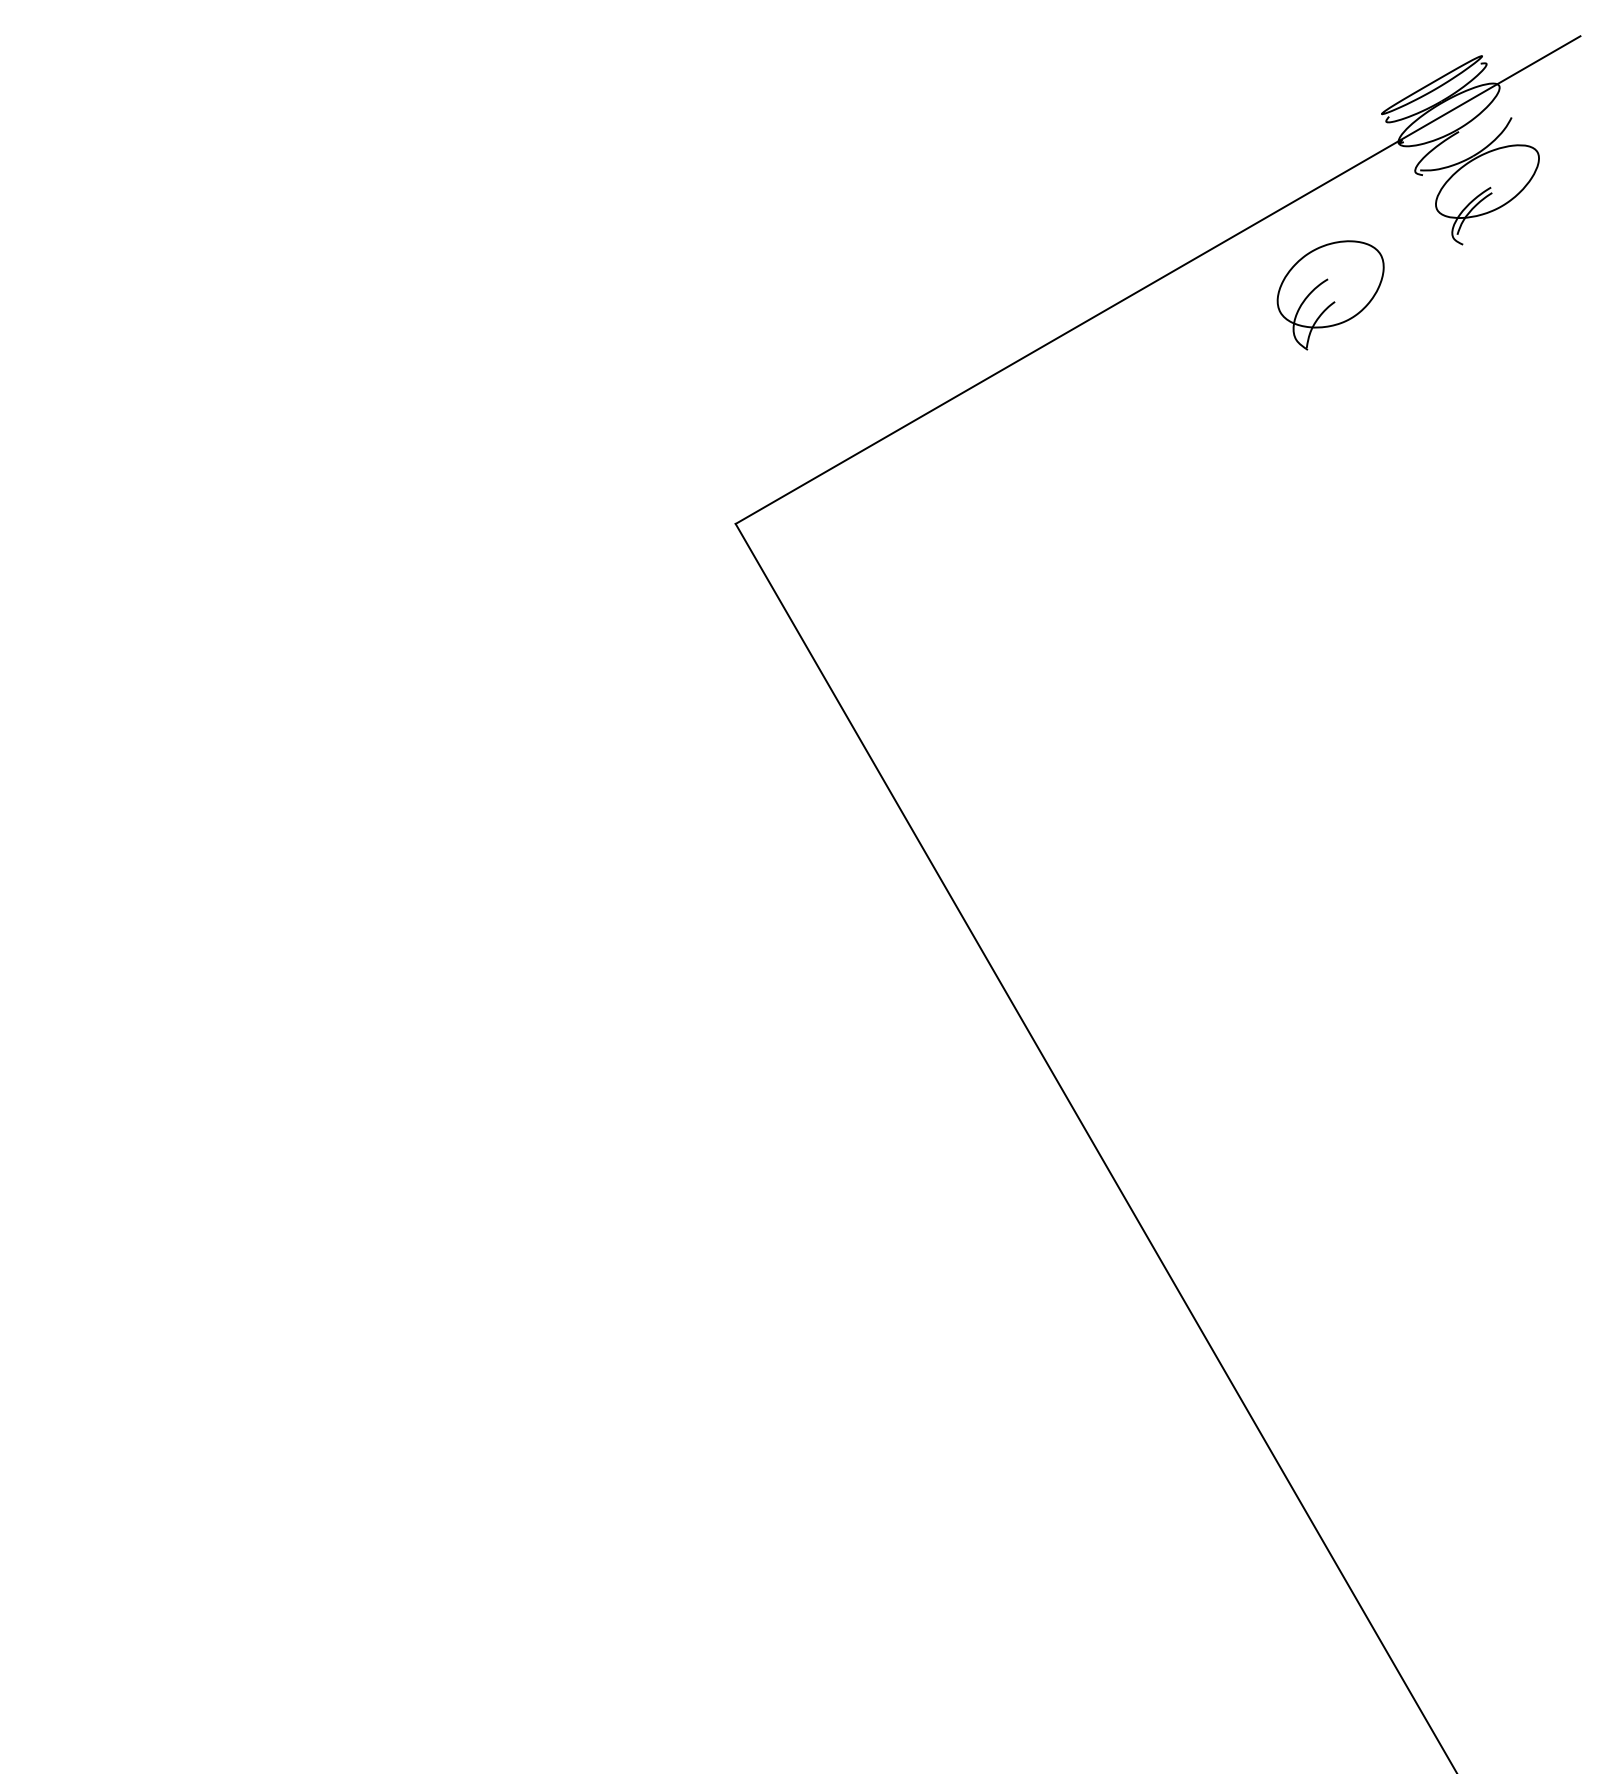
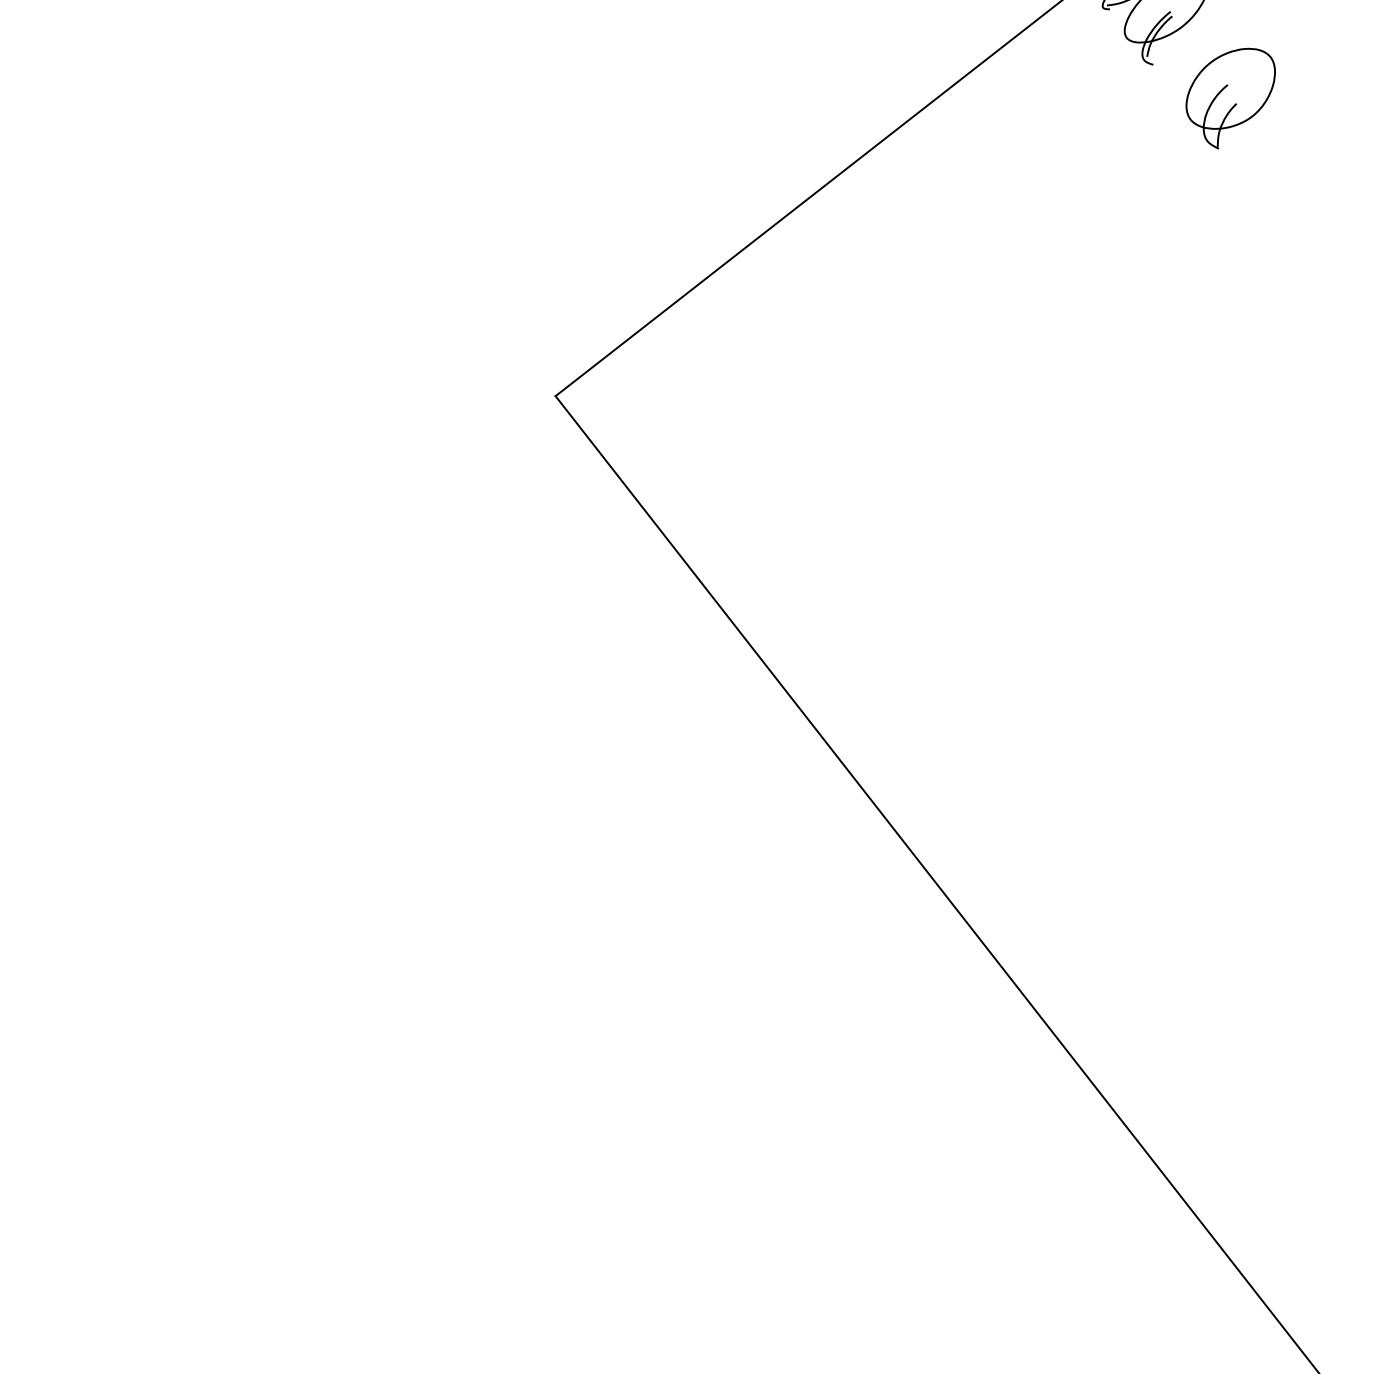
part: (1330, 295) -> (1231, 98), moved

